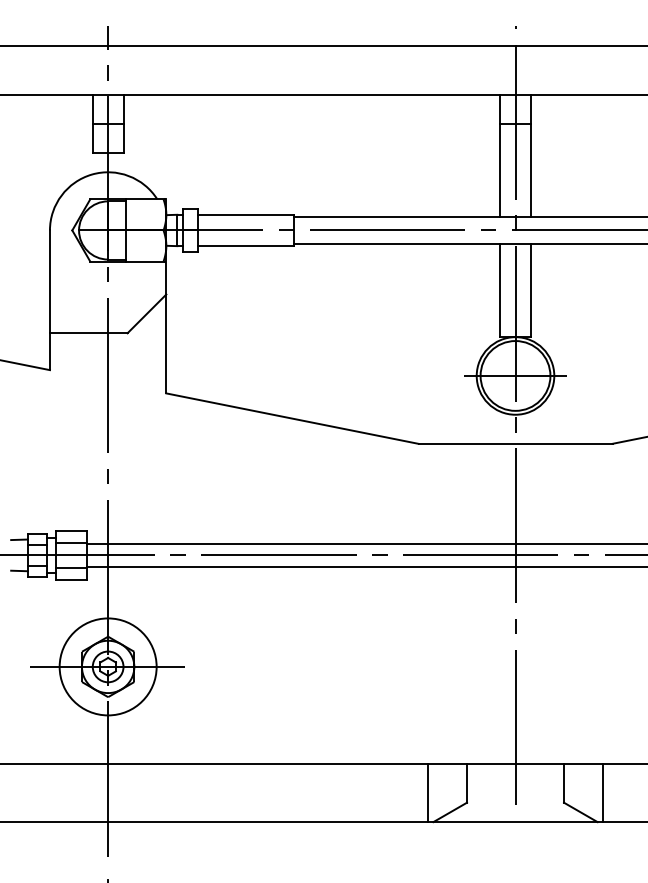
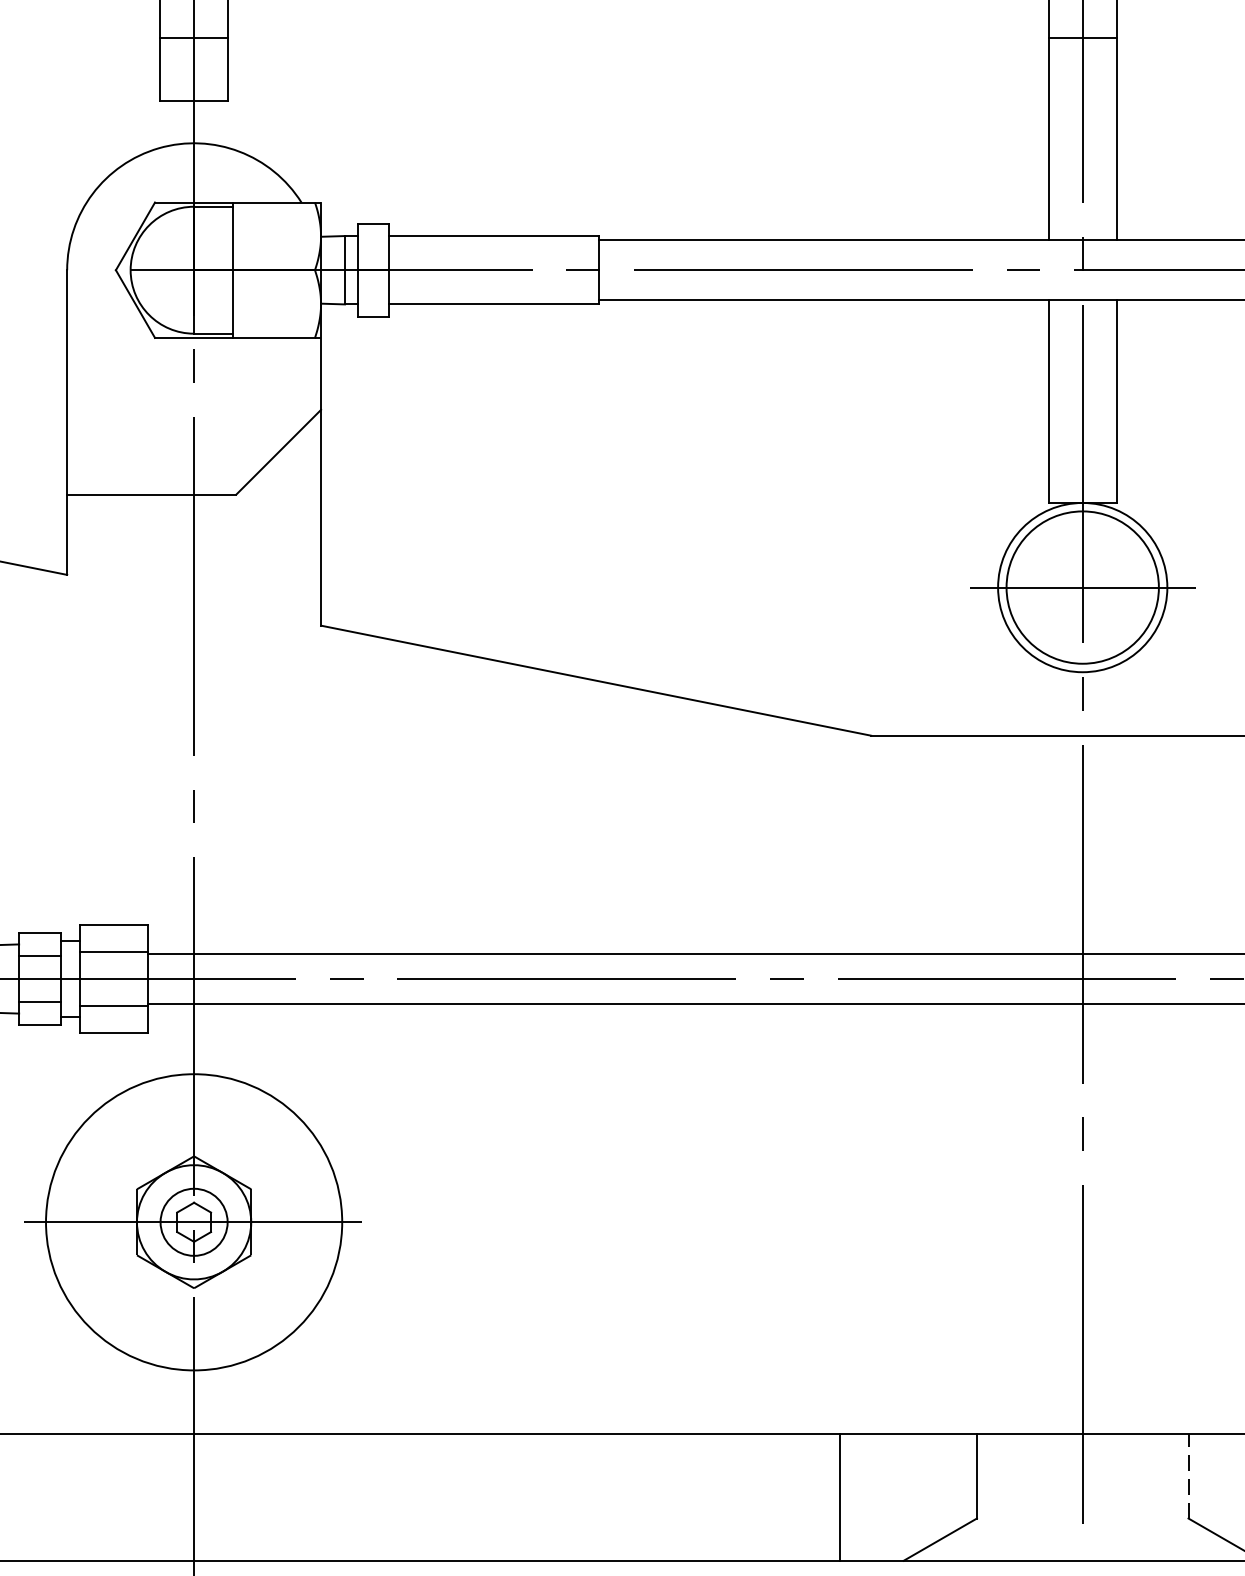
circle: (107, 666) -> (192, 1221), size x1.4
line: (564, 782) -> (1189, 1474), solid -> dashed
line: (428, 792) -> (840, 1496), moved

